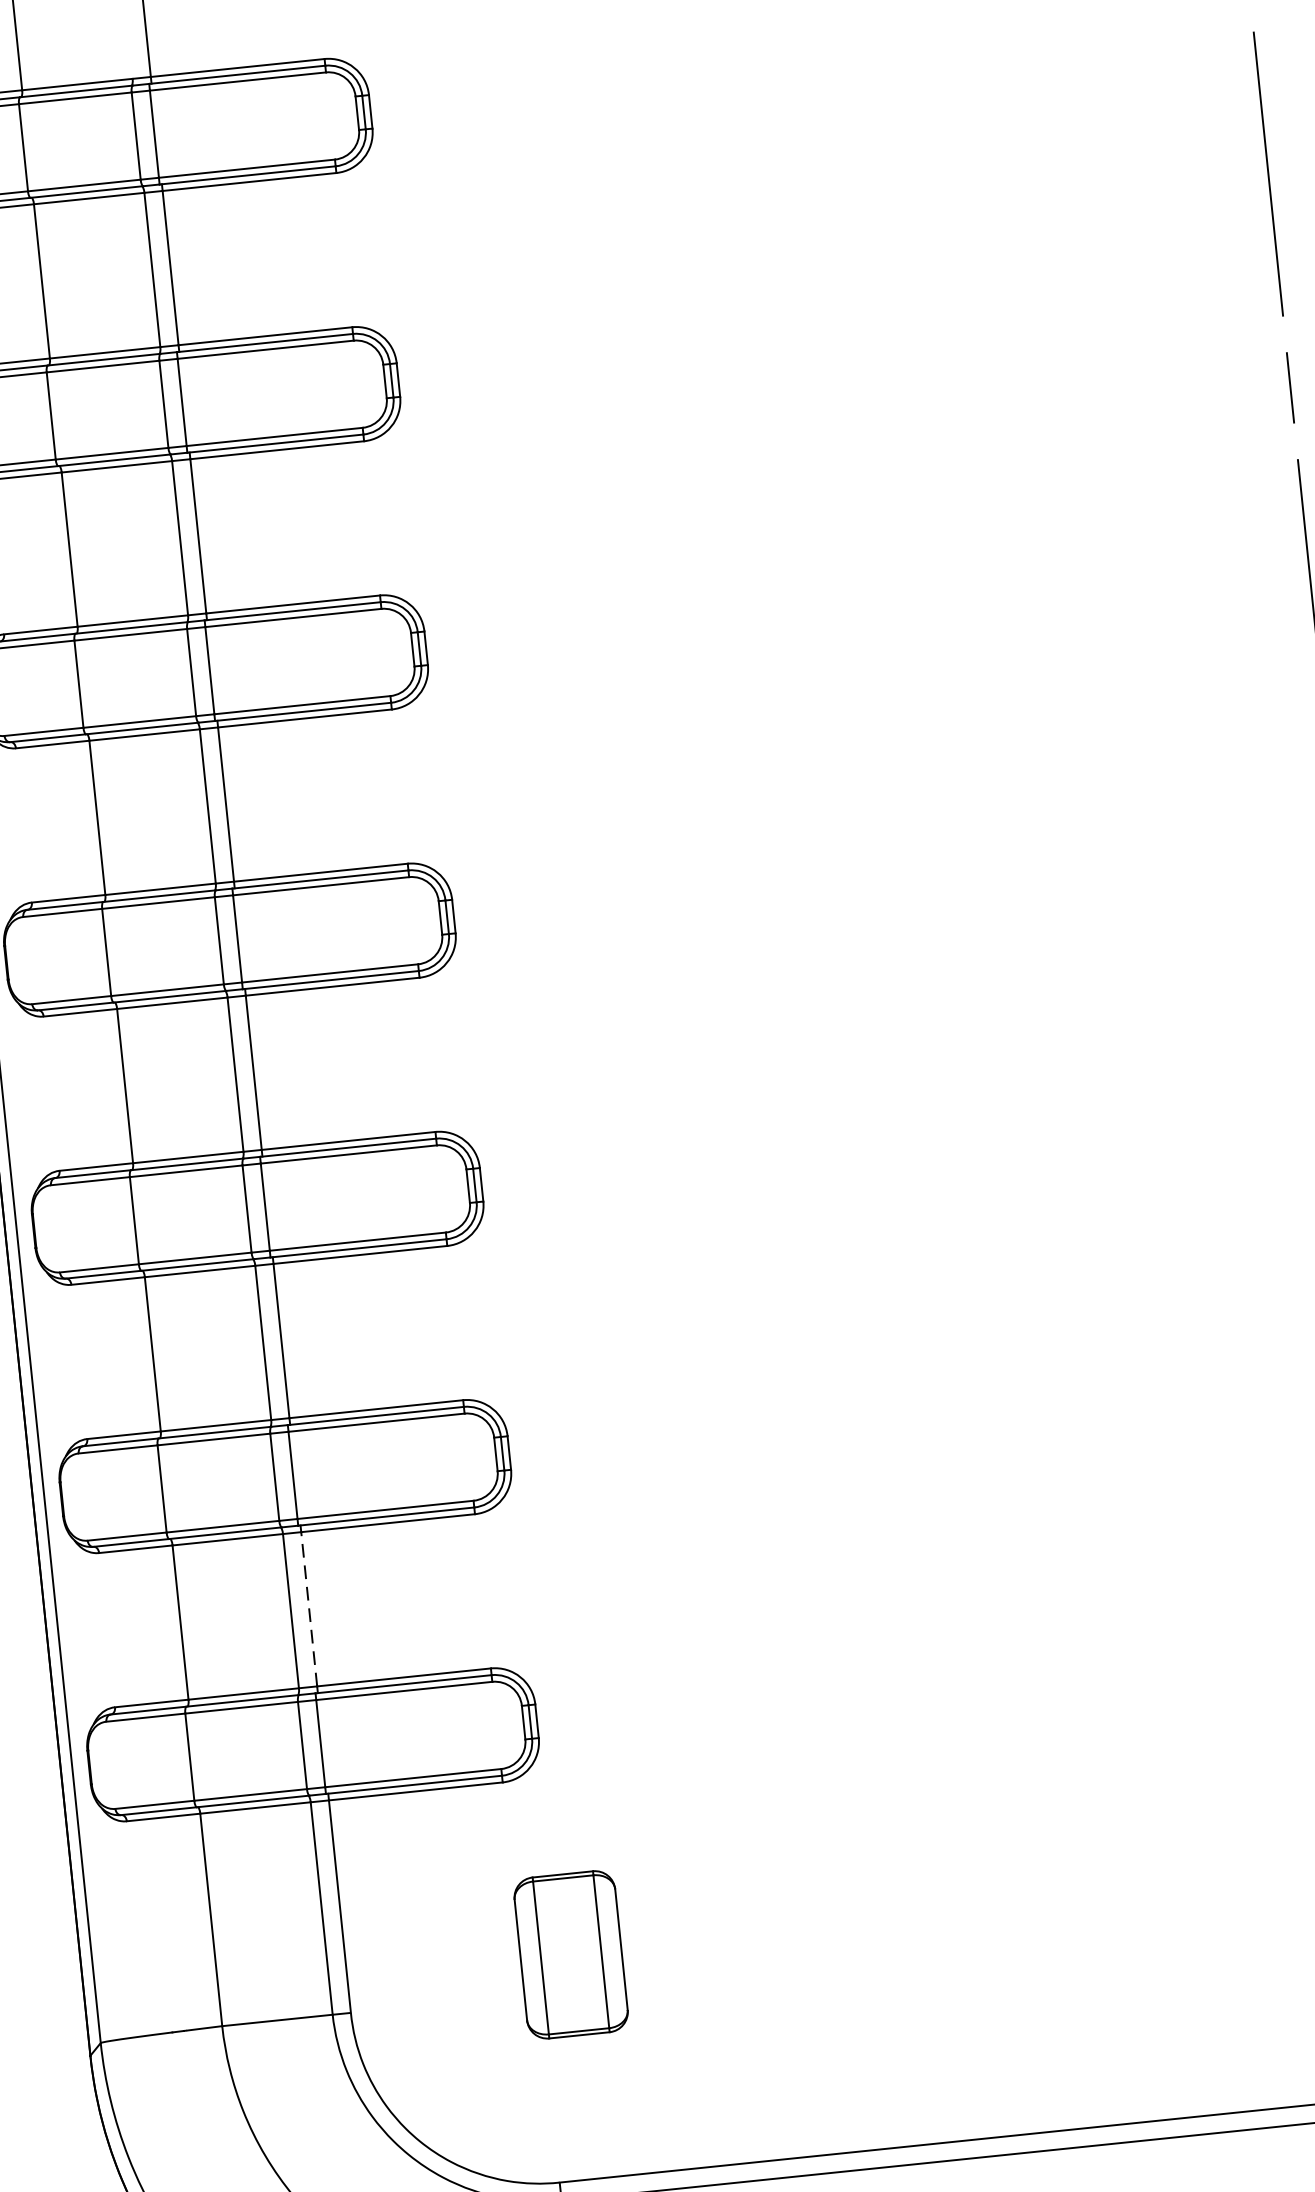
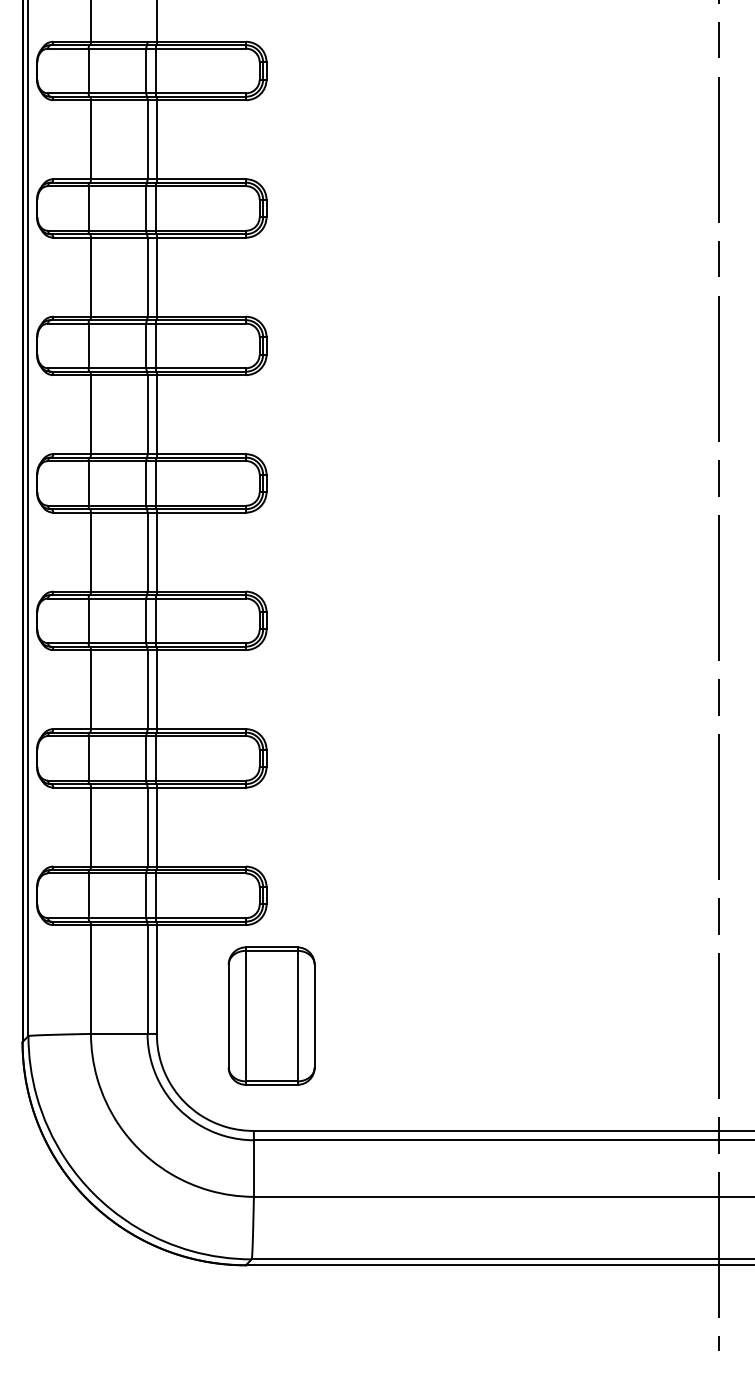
line: (308, 1610) -> (156, 827), dashed -> solid
part: (570, 1953) -> (271, 1015), size x1.67

